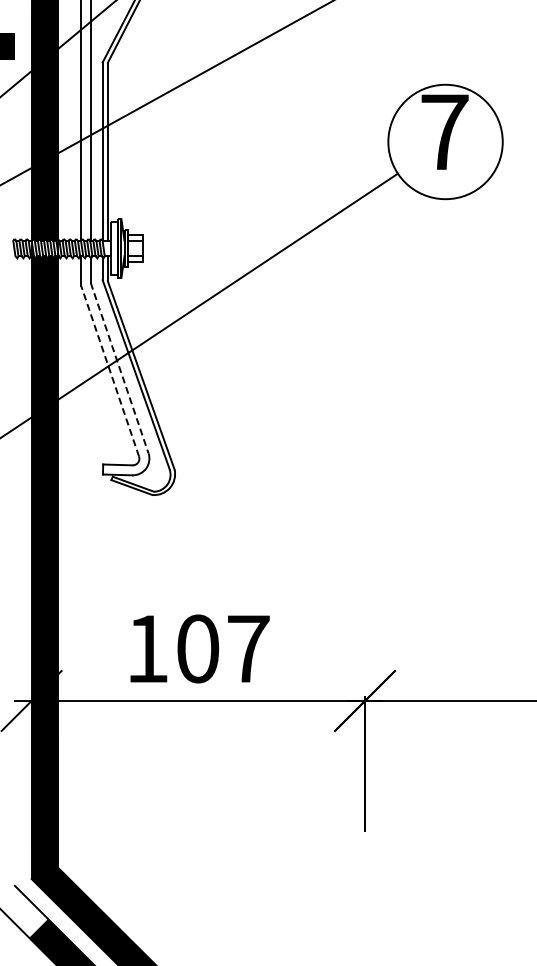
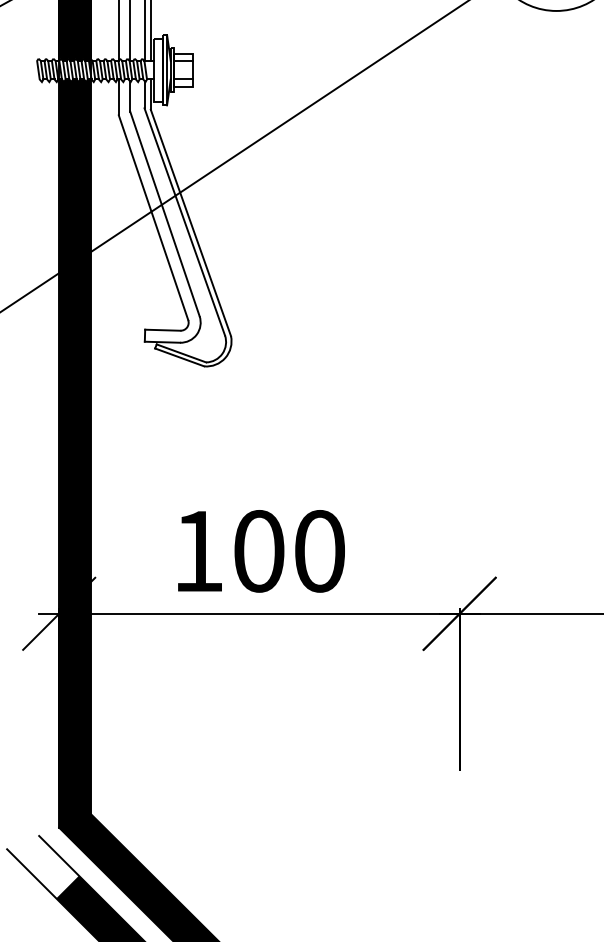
line: (119, 368) -> (164, 214), dashed -> solid
line: (110, 371) -> (153, 217), dashed -> solid
text: (248, 648) -> (319, 550), 107 -> 100

